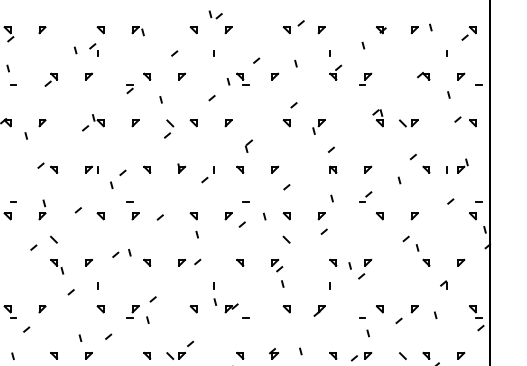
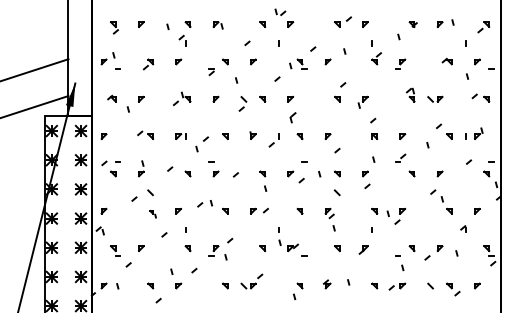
line: (75, 49) -> (167, 26), moved
part: (248, 145) -> (292, 117), moved
part: (56, 265) -> (152, 213), size x0.6

